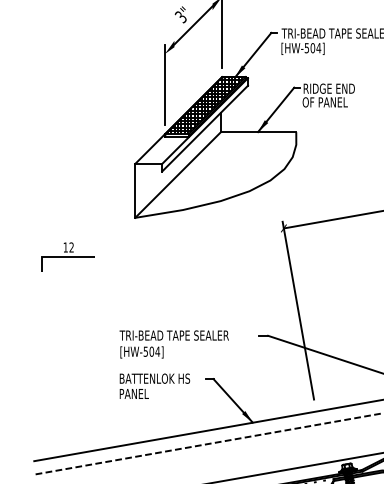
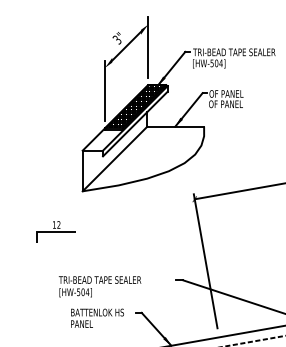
text: (328, 88) -> (228, 93), RIDGE END -> OF PANEL
part: (67, 256) -> (55, 231), moved
text: (173, 344) -> (99, 286), moved

